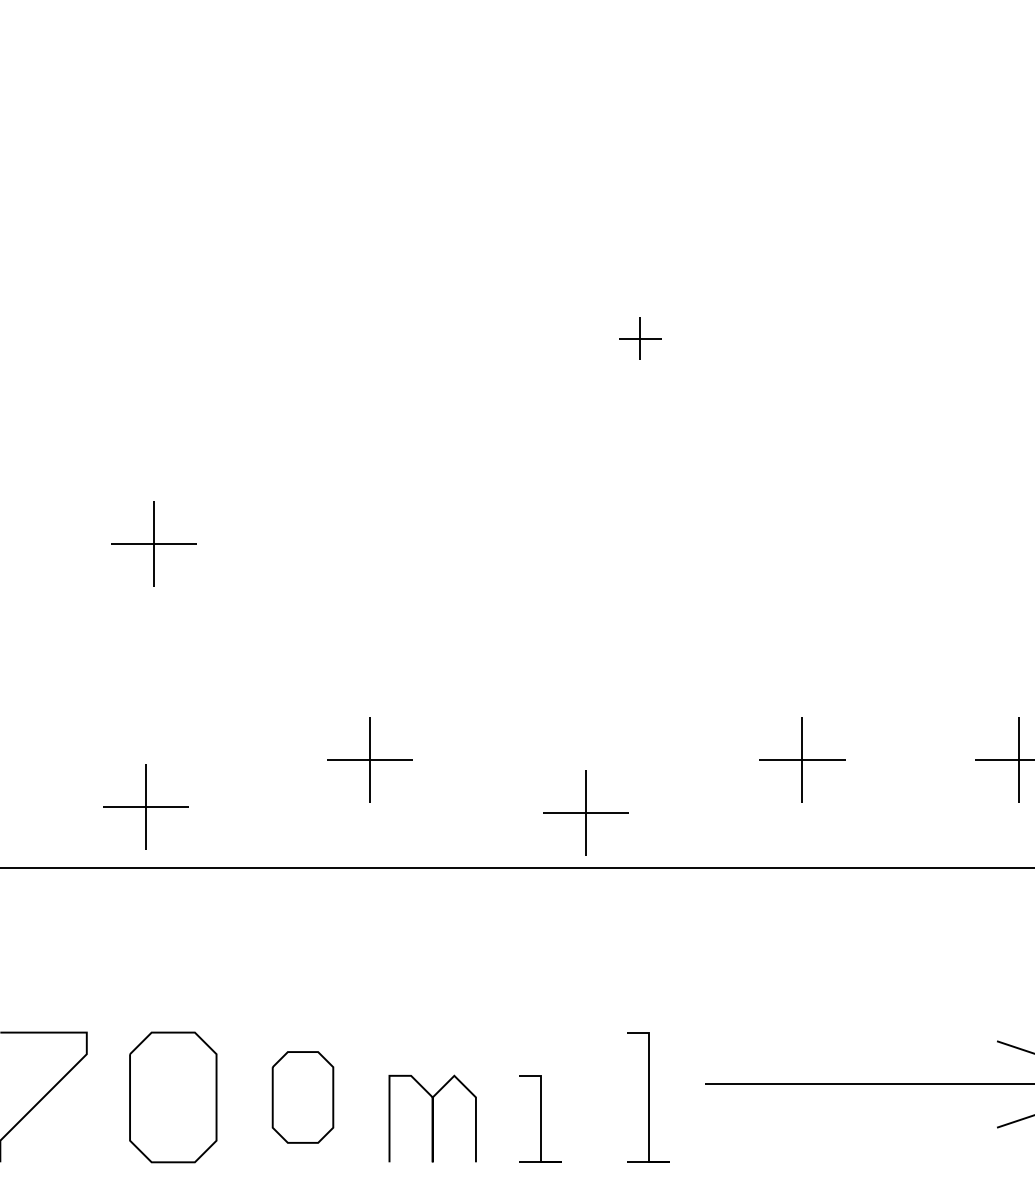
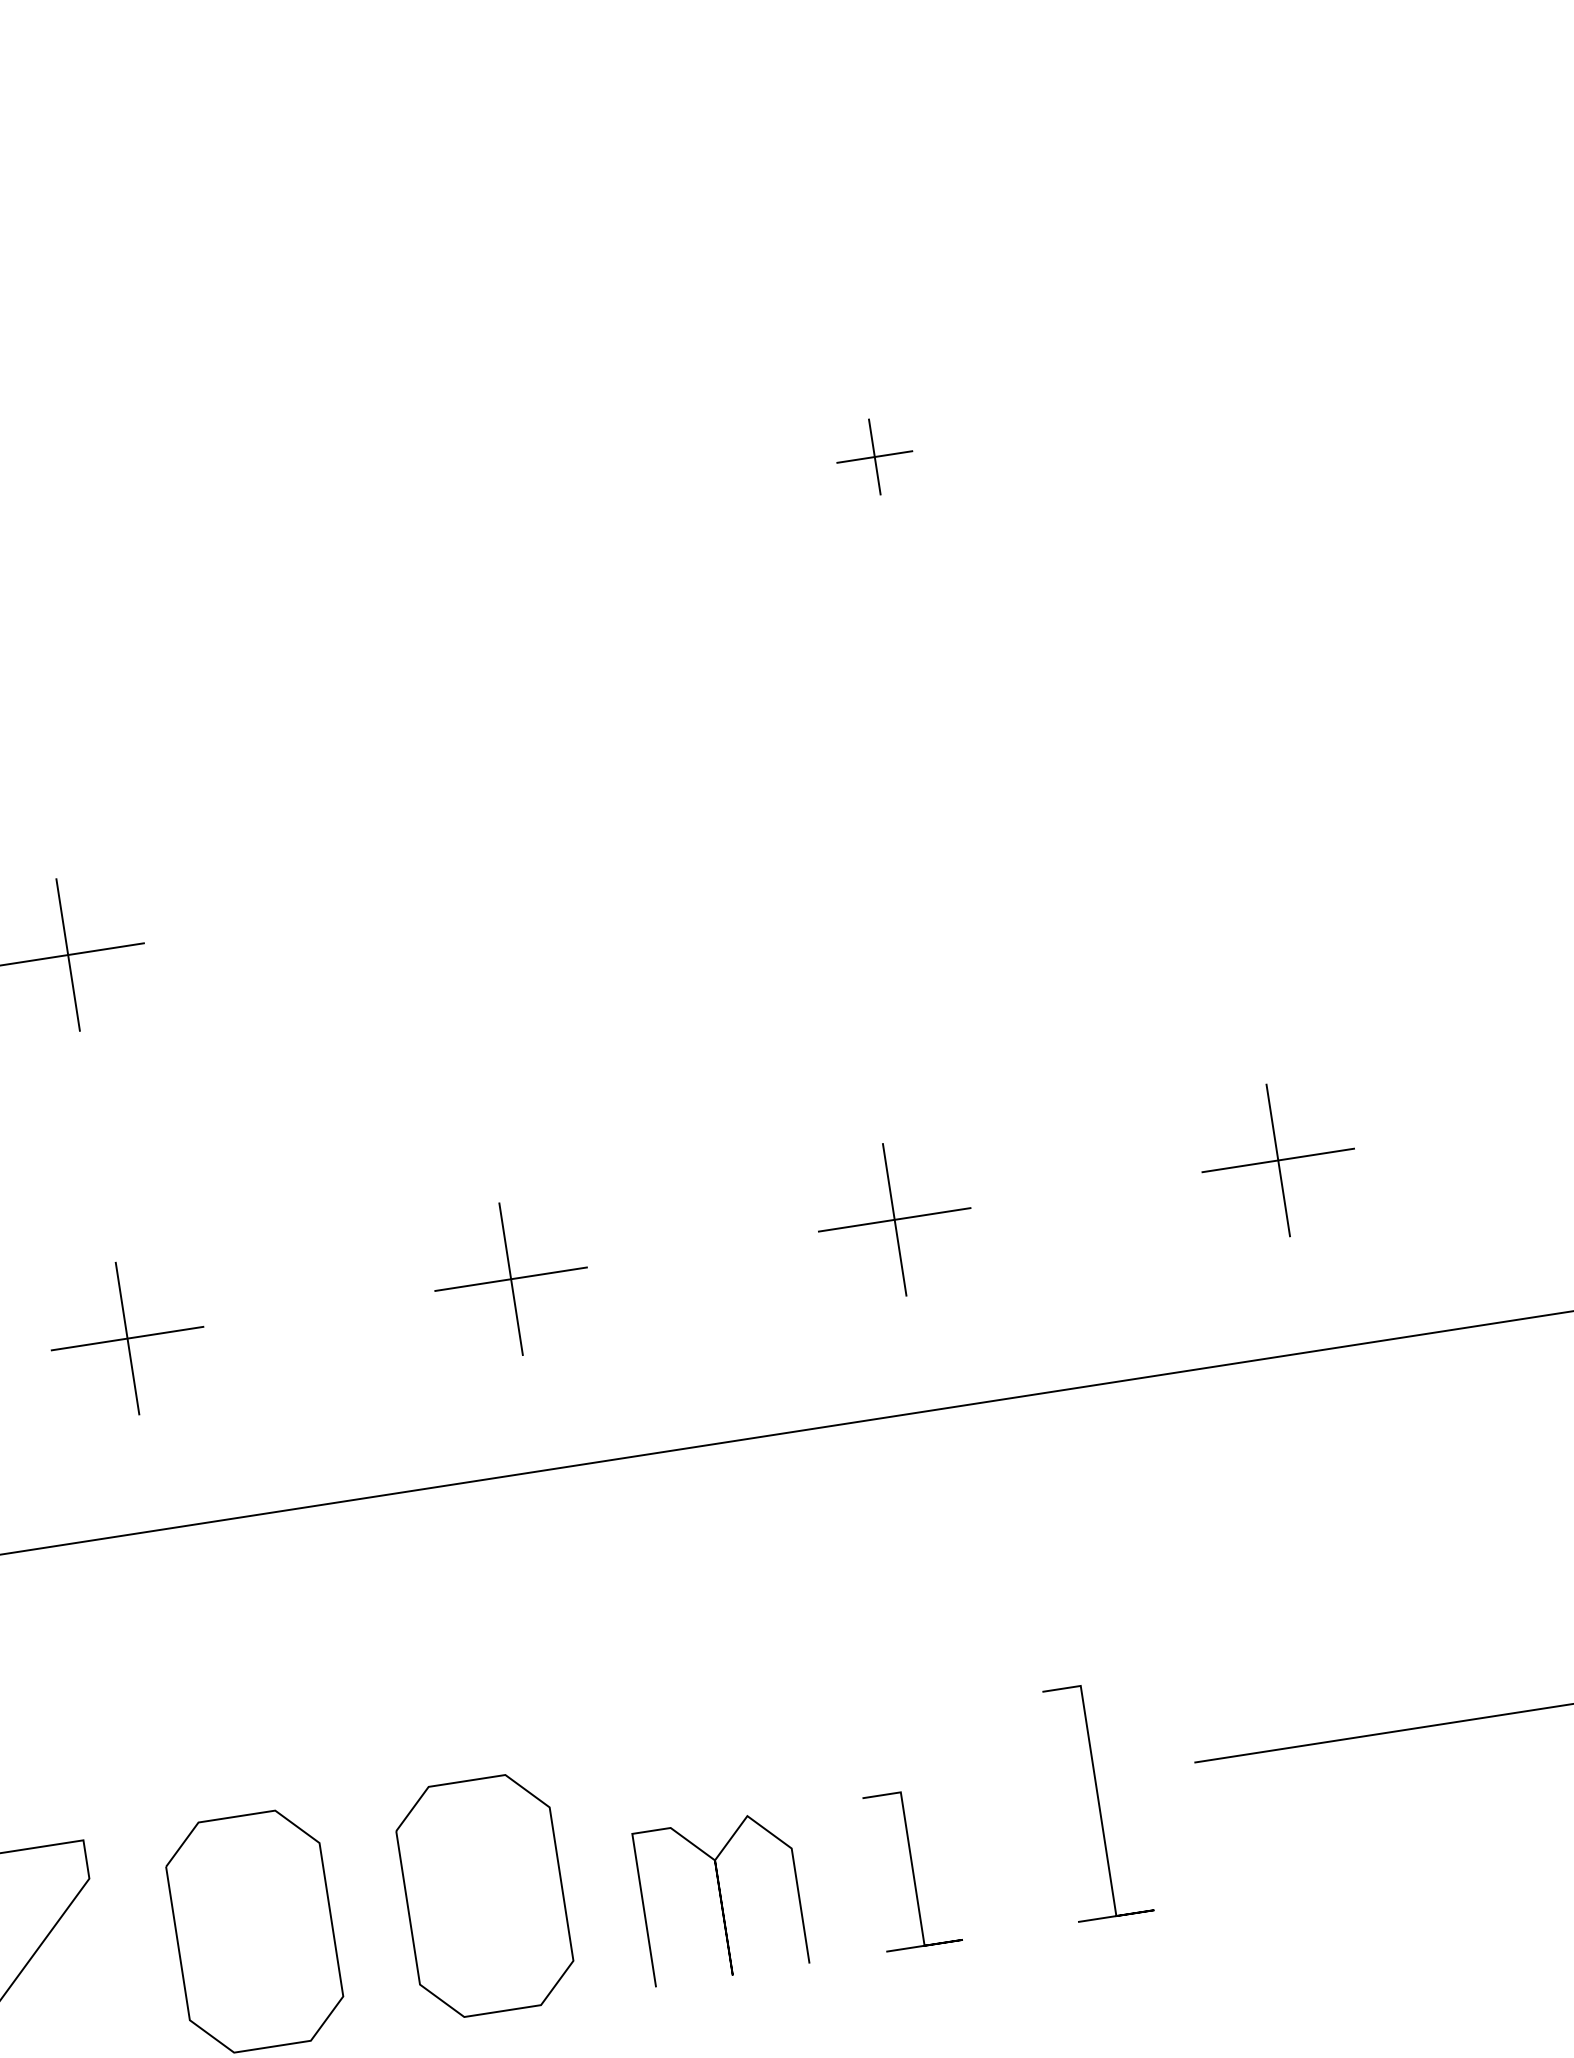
part: (145, 806) -> (126, 1337), moved
part: (585, 812) -> (893, 1218), moved
part: (302, 1097) -> (483, 1896), size x1.43

